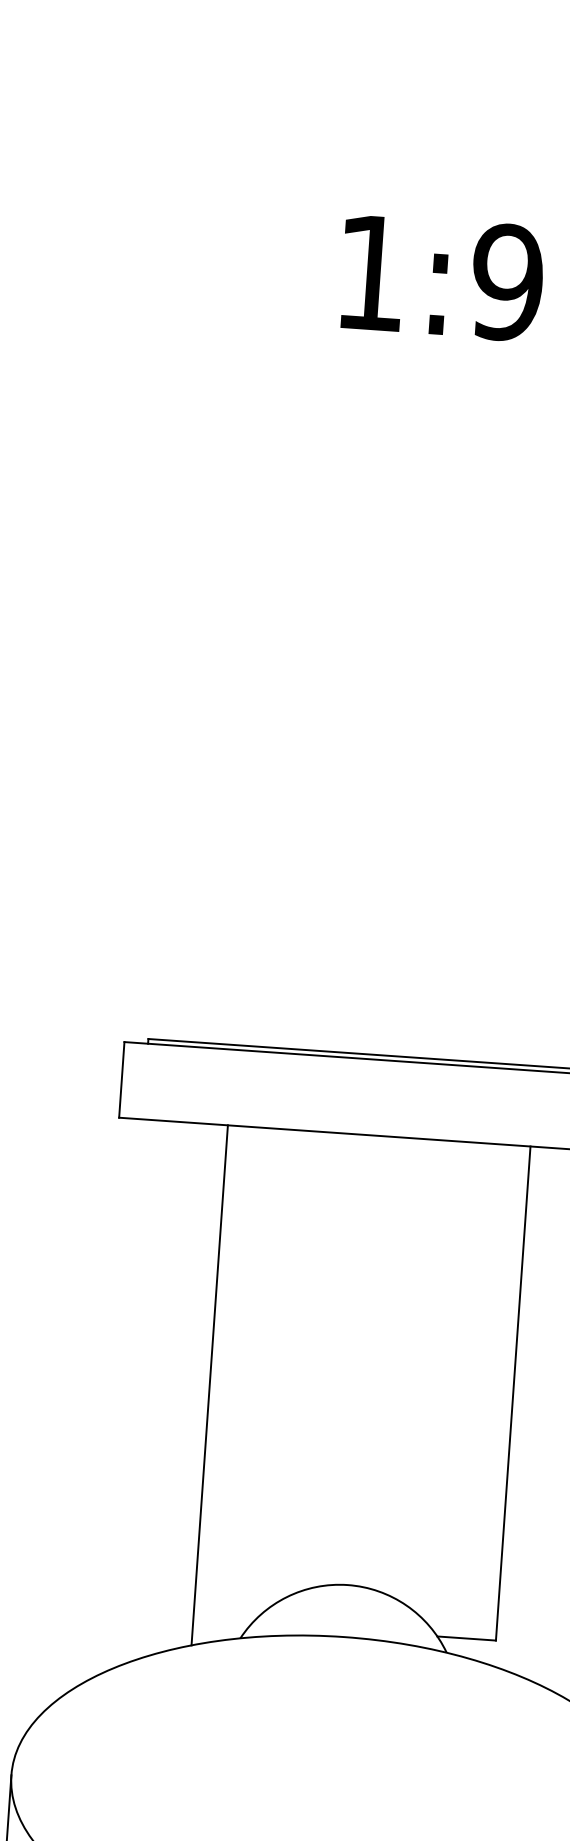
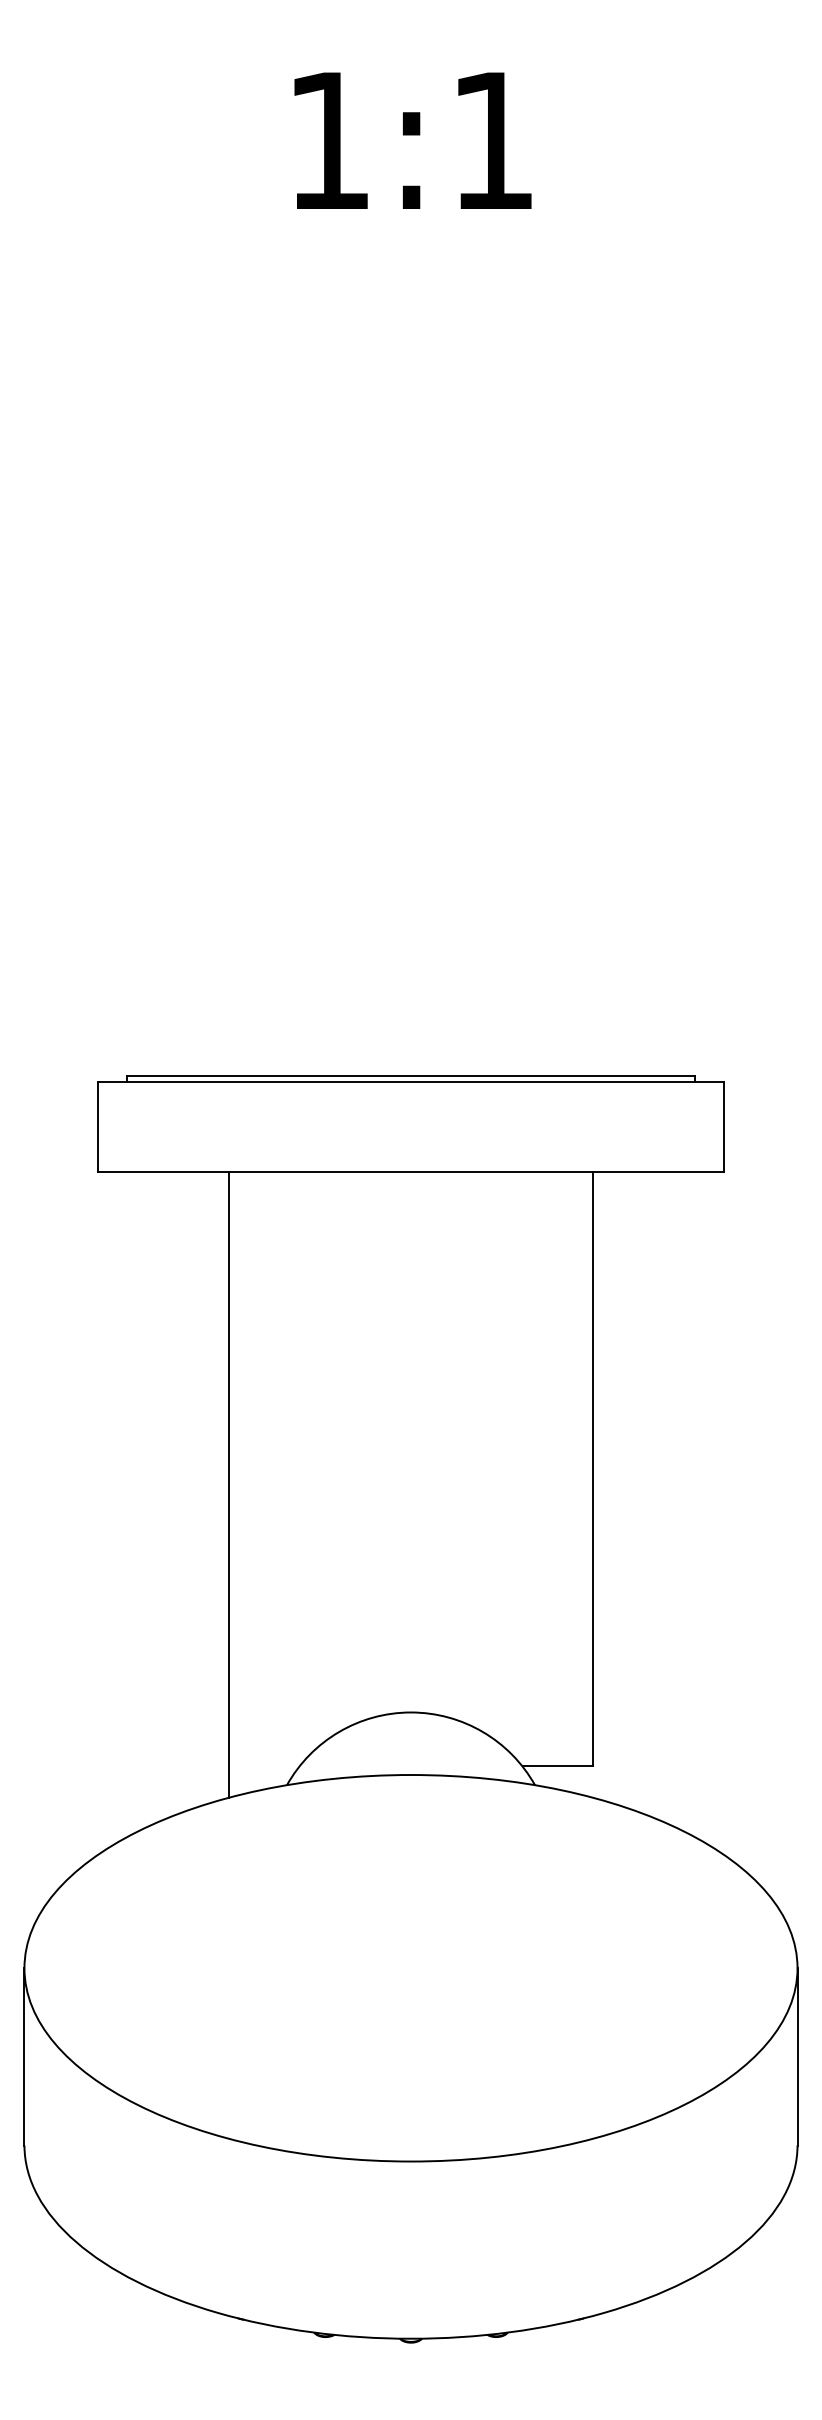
text: (507, 282) -> (492, 140), 1:9 -> 1:1

